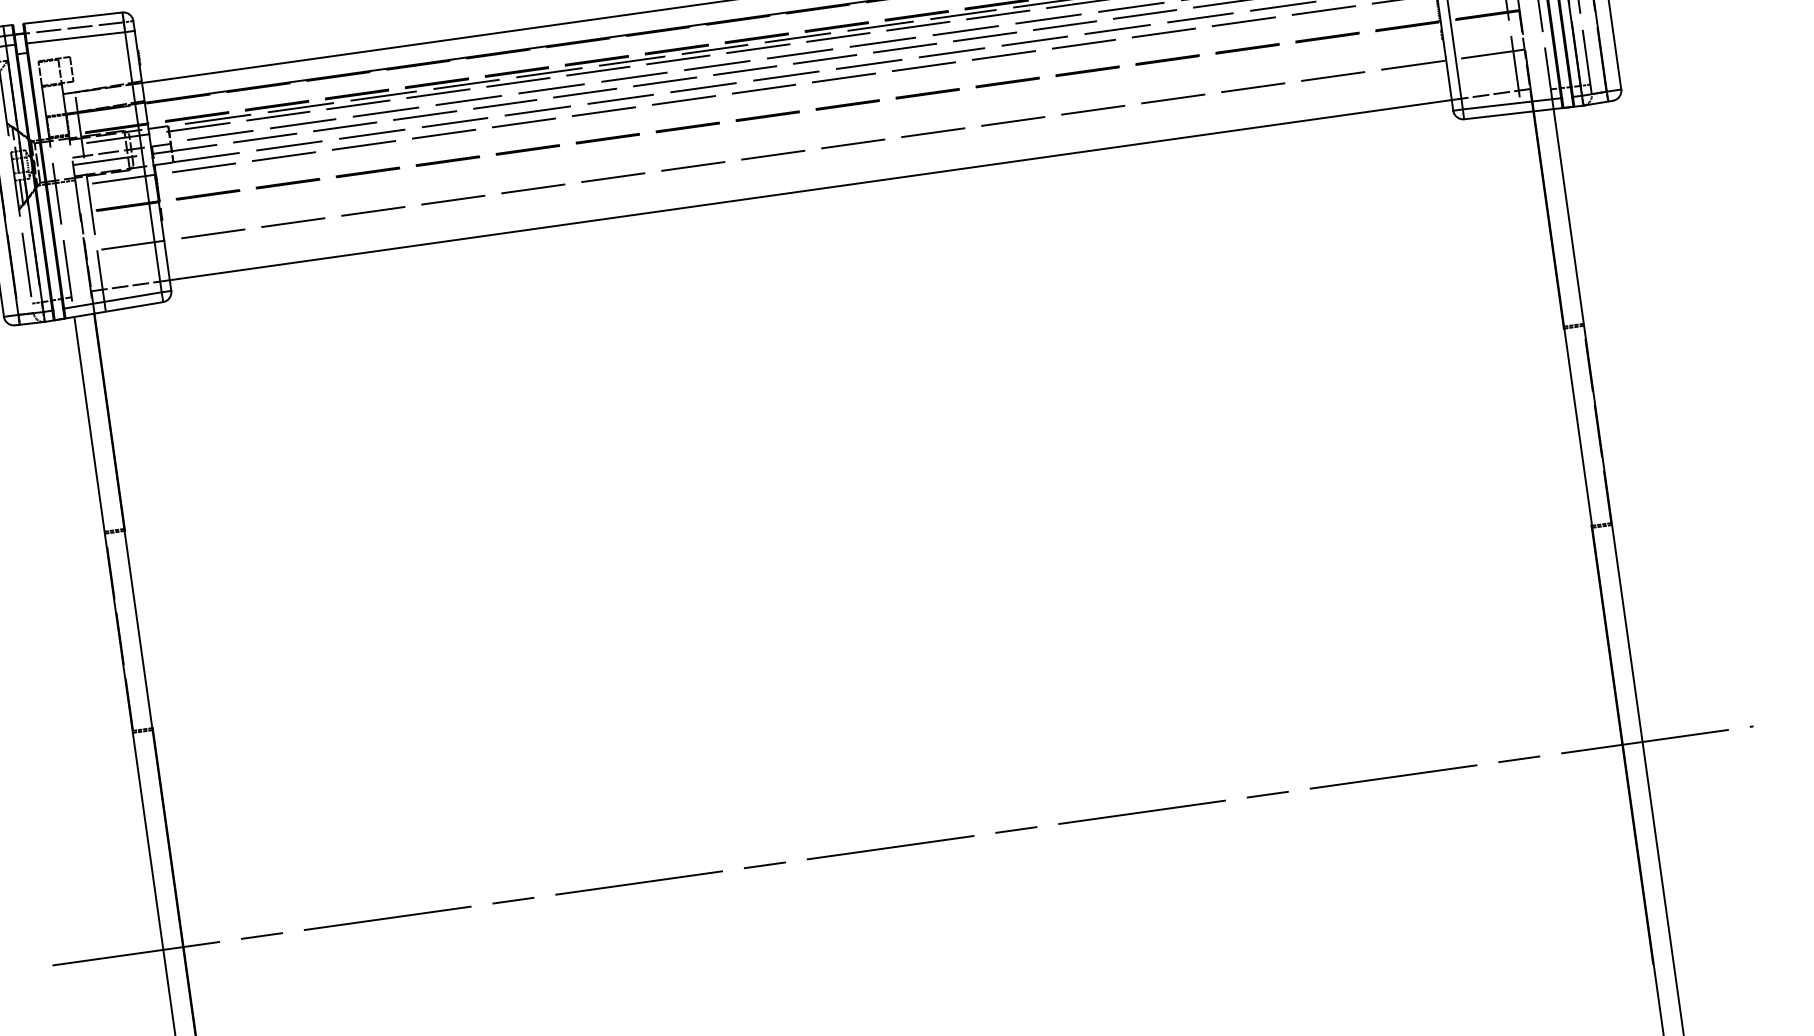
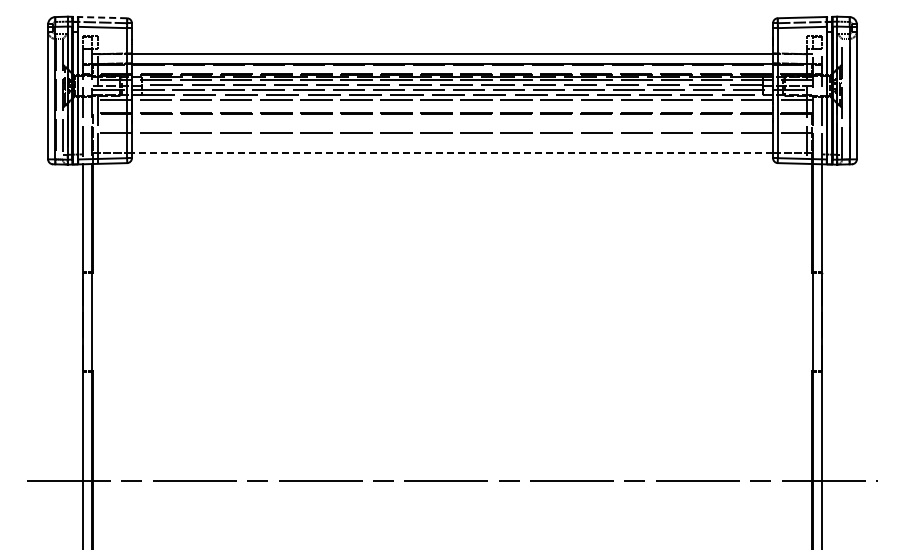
line: (72, 17) -> (102, 17), solid -> dashed
line: (810, 189) -> (452, 152), solid -> dashed

